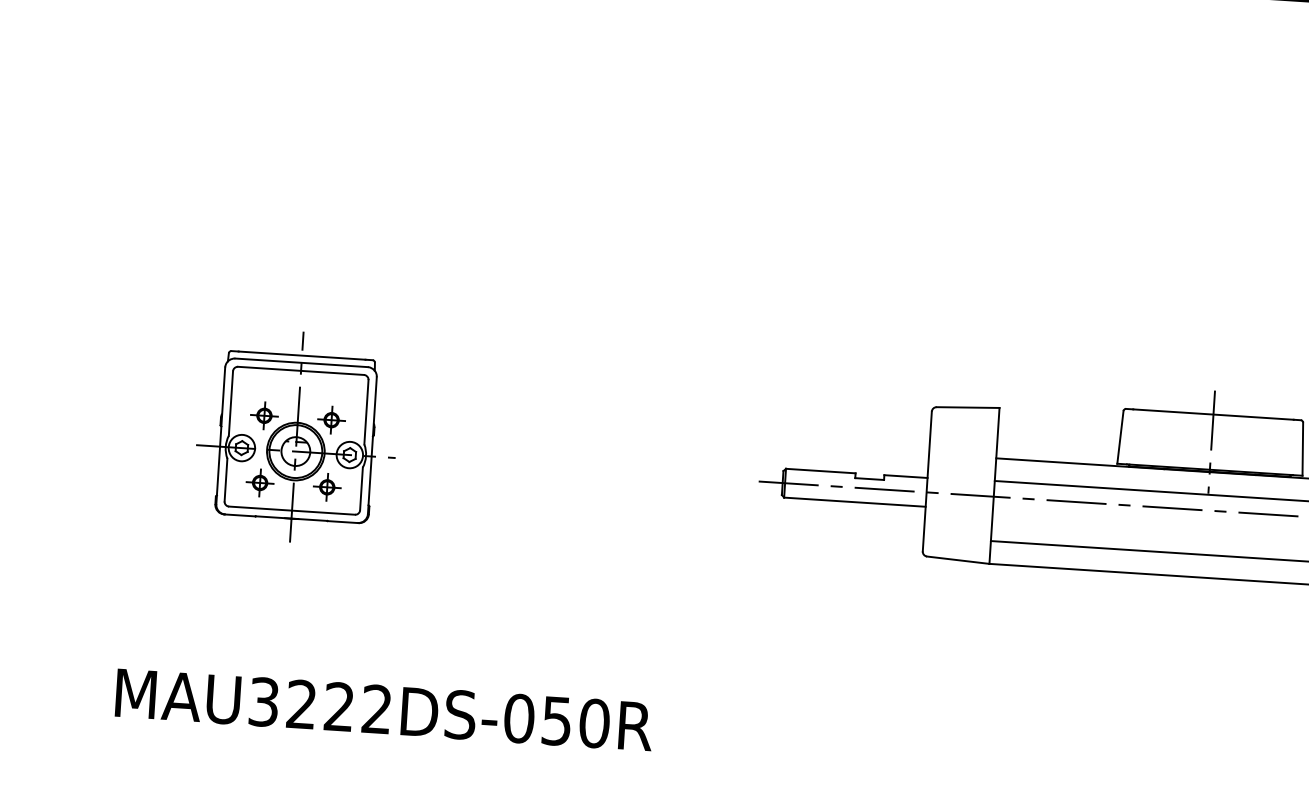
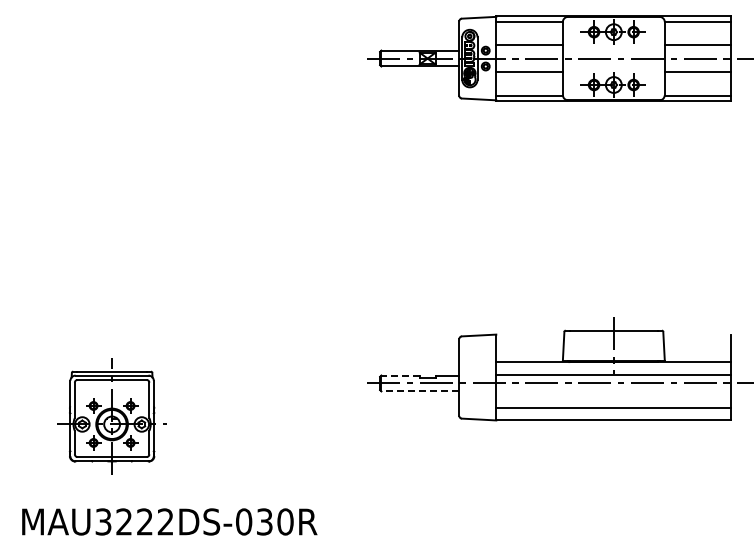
part: (295, 437) -> (111, 416), moved
line: (820, 470) -> (400, 375), solid -> dashed
line: (855, 502) -> (420, 391), solid -> dashed
text: (556, 720) -> (264, 521), MAU3222DS-050R -> MAU3222DS-030R

